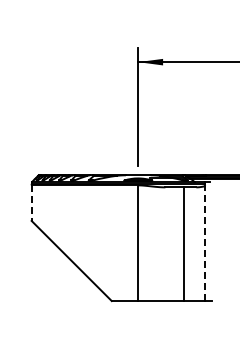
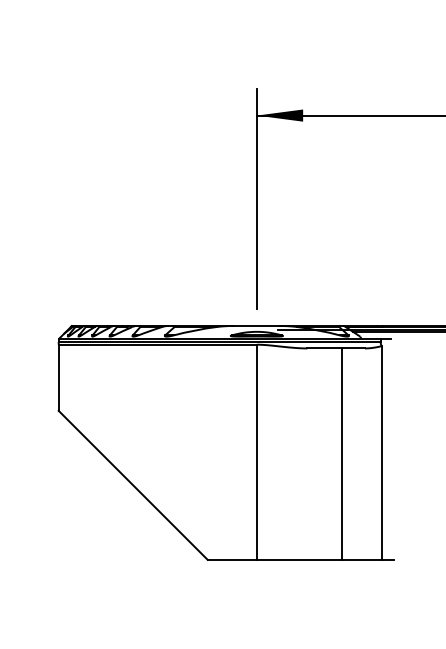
line: (31, 203) -> (58, 378), dashed -> solid
line: (205, 243) -> (381, 452), dashed -> solid

